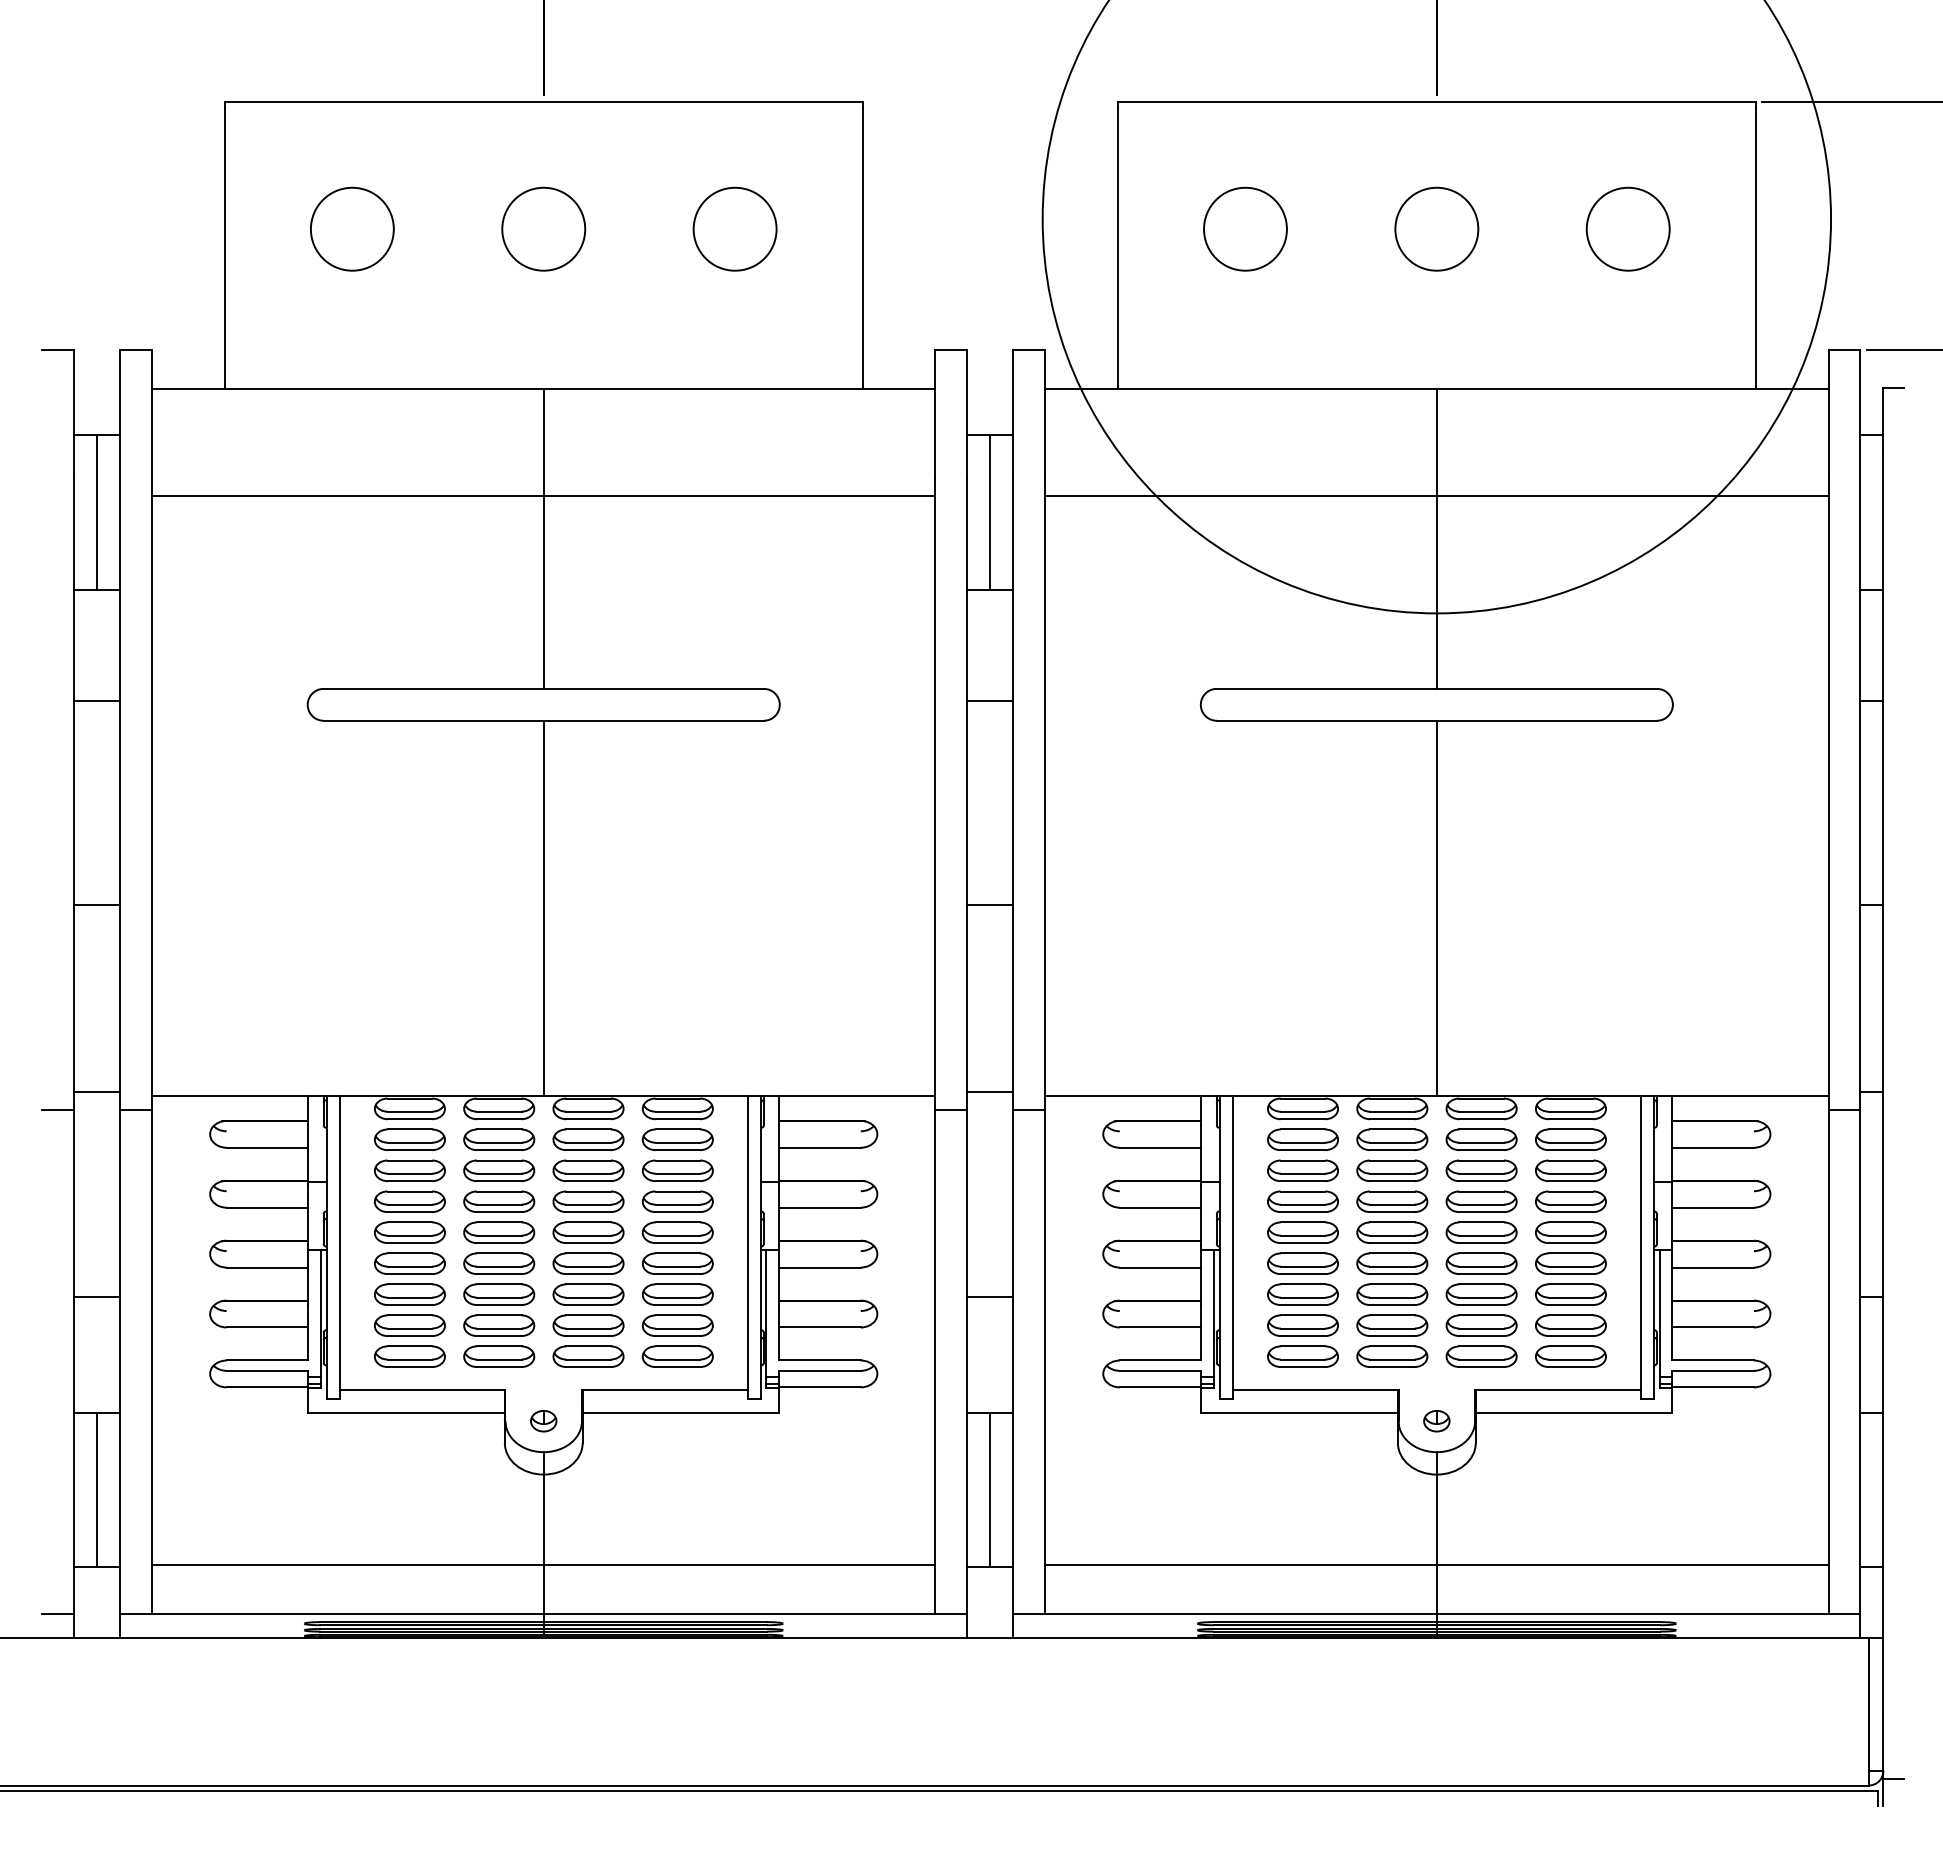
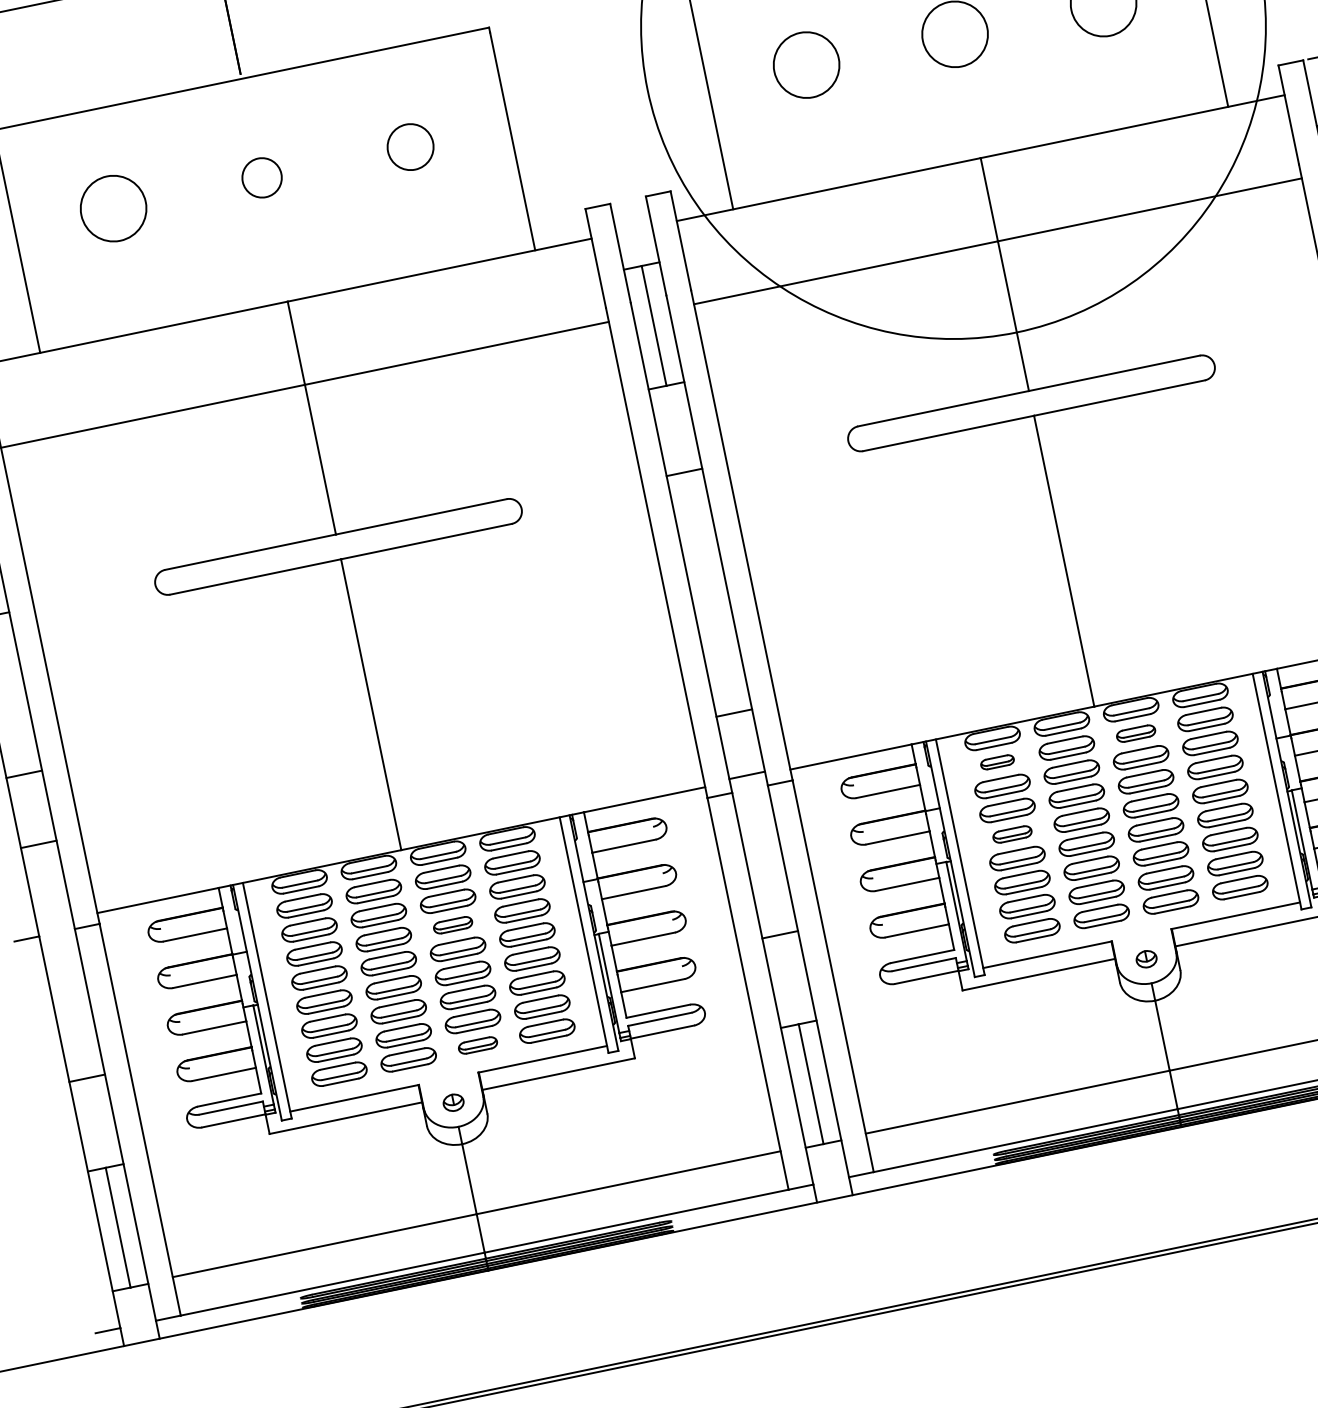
circle: (543, 228) -> (261, 177), size x0.6
circle: (734, 228) -> (409, 146), size x0.7
line: (990, 905) -> (734, 713), moved
line: (97, 1091) -> (38, 844), moved
part: (1302, 1139) -> (997, 762), size x0.6
part: (1481, 1139) -> (1136, 733), size x0.7
part: (588, 1201) -> (453, 925), size x0.7
part: (1302, 1232) -> (1012, 834), size x0.7
part: (588, 1356) -> (477, 1045), size x0.7

